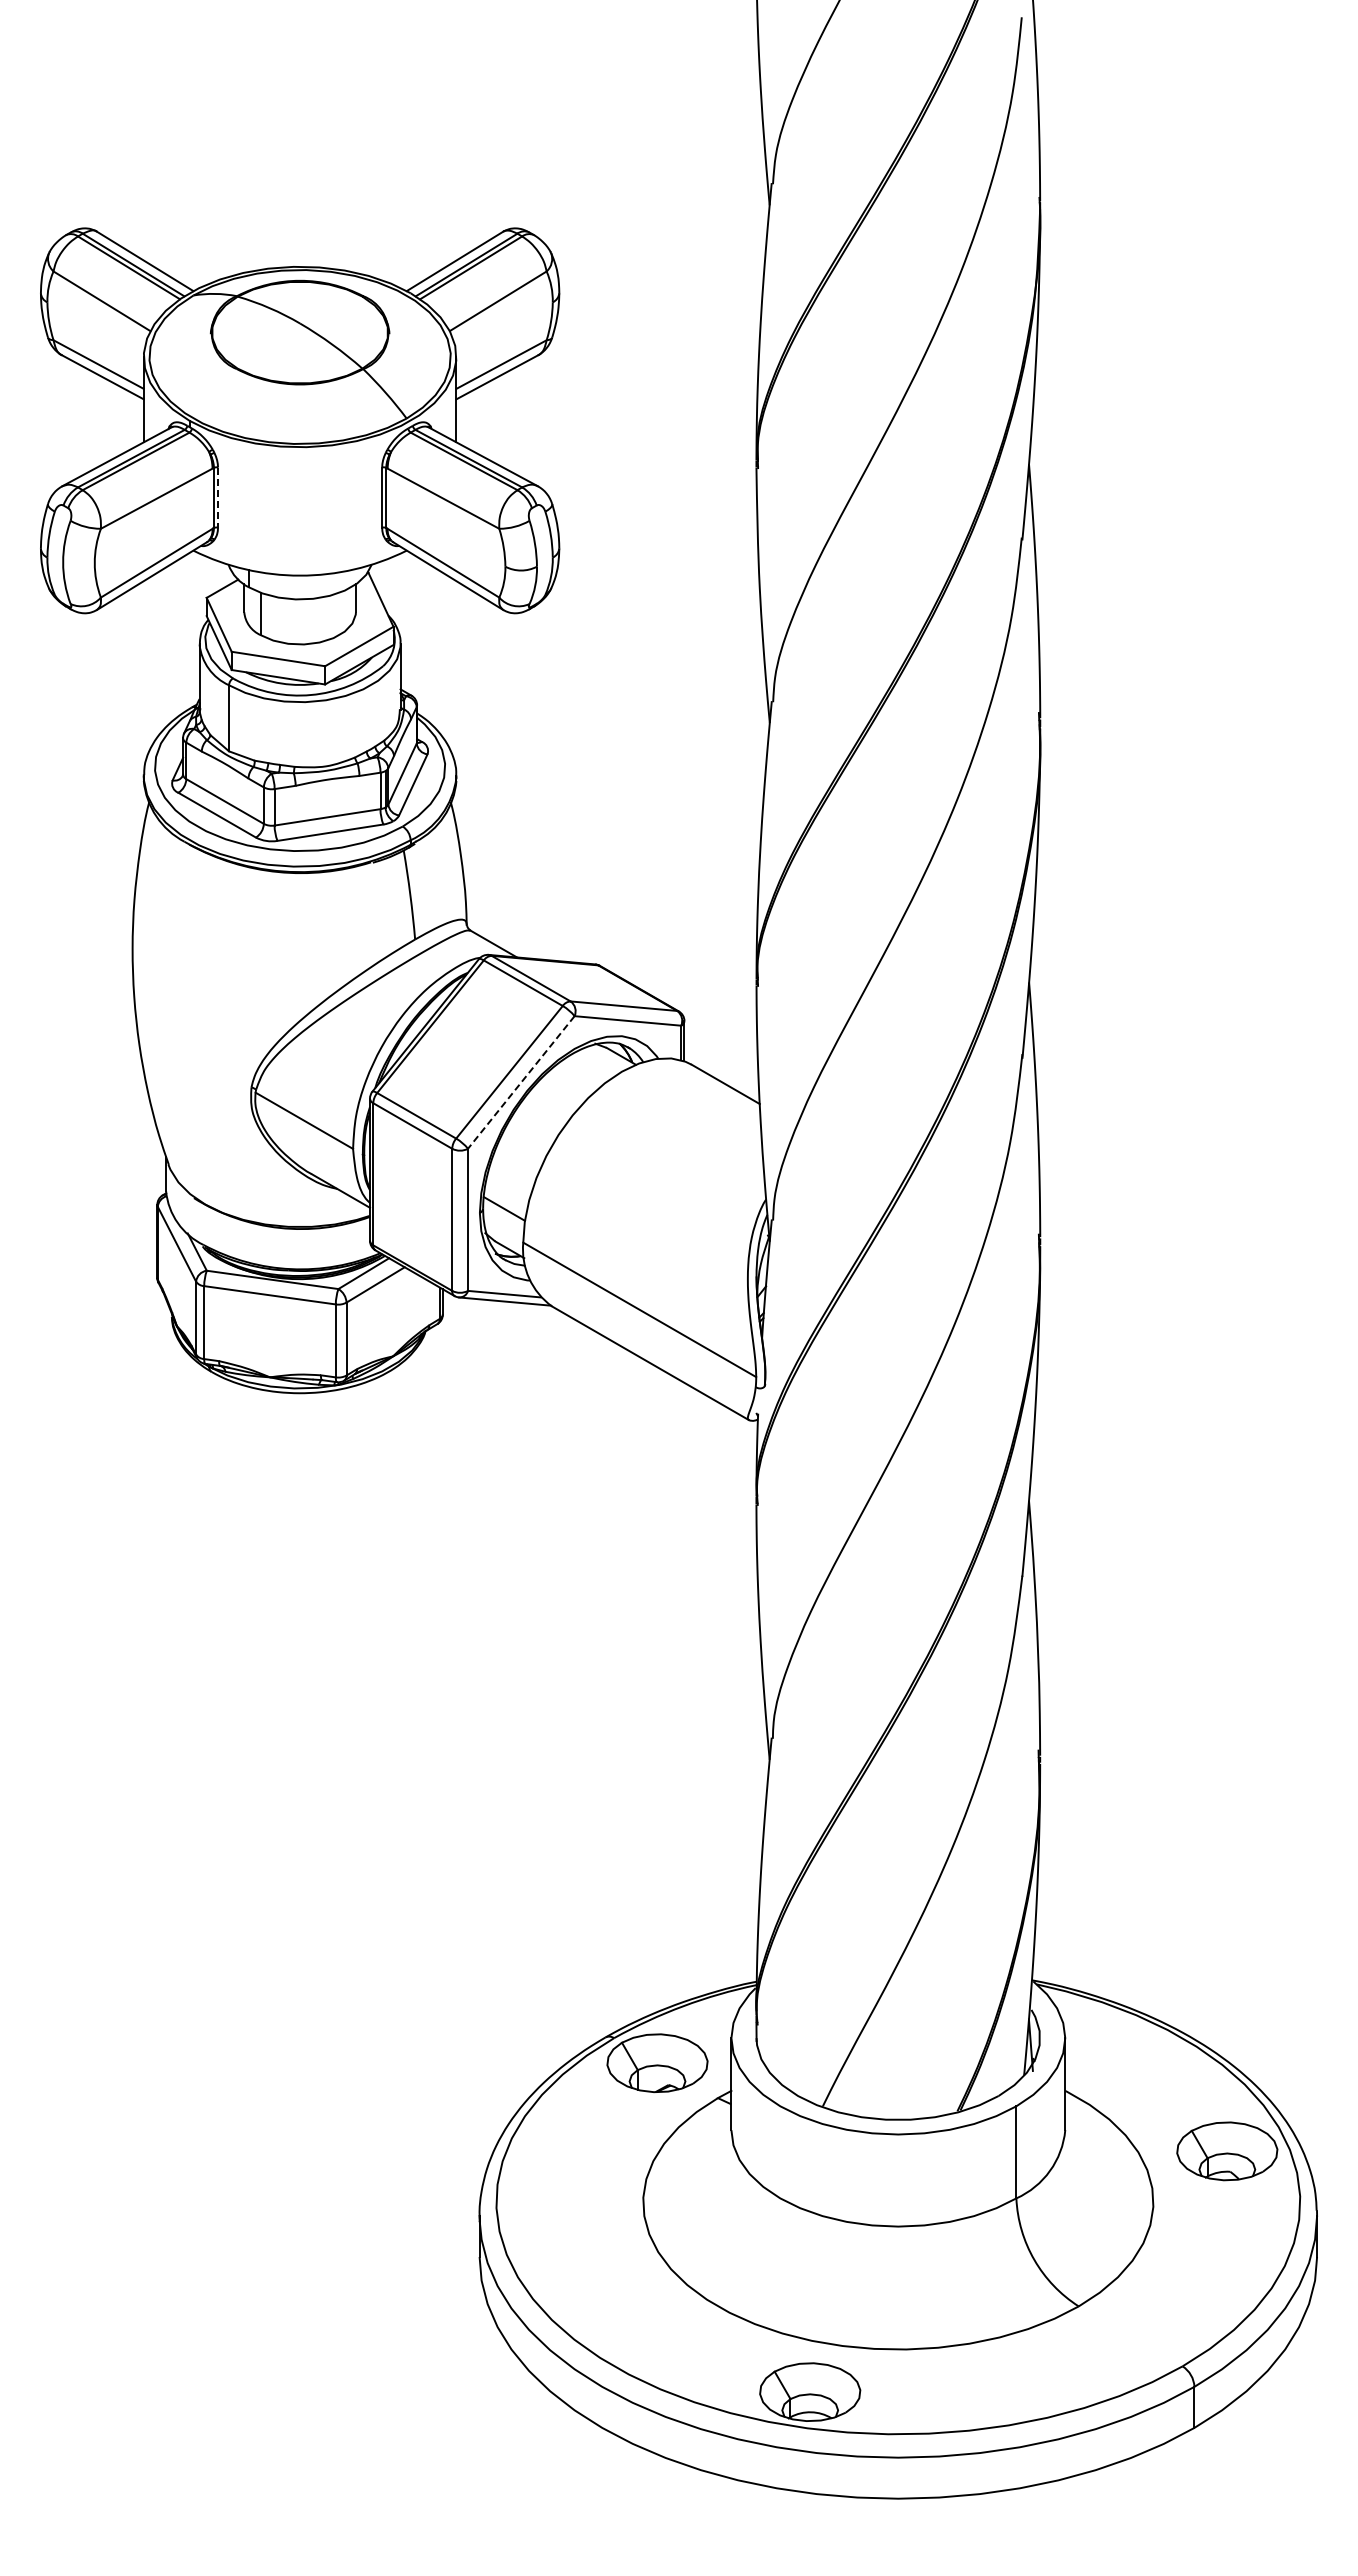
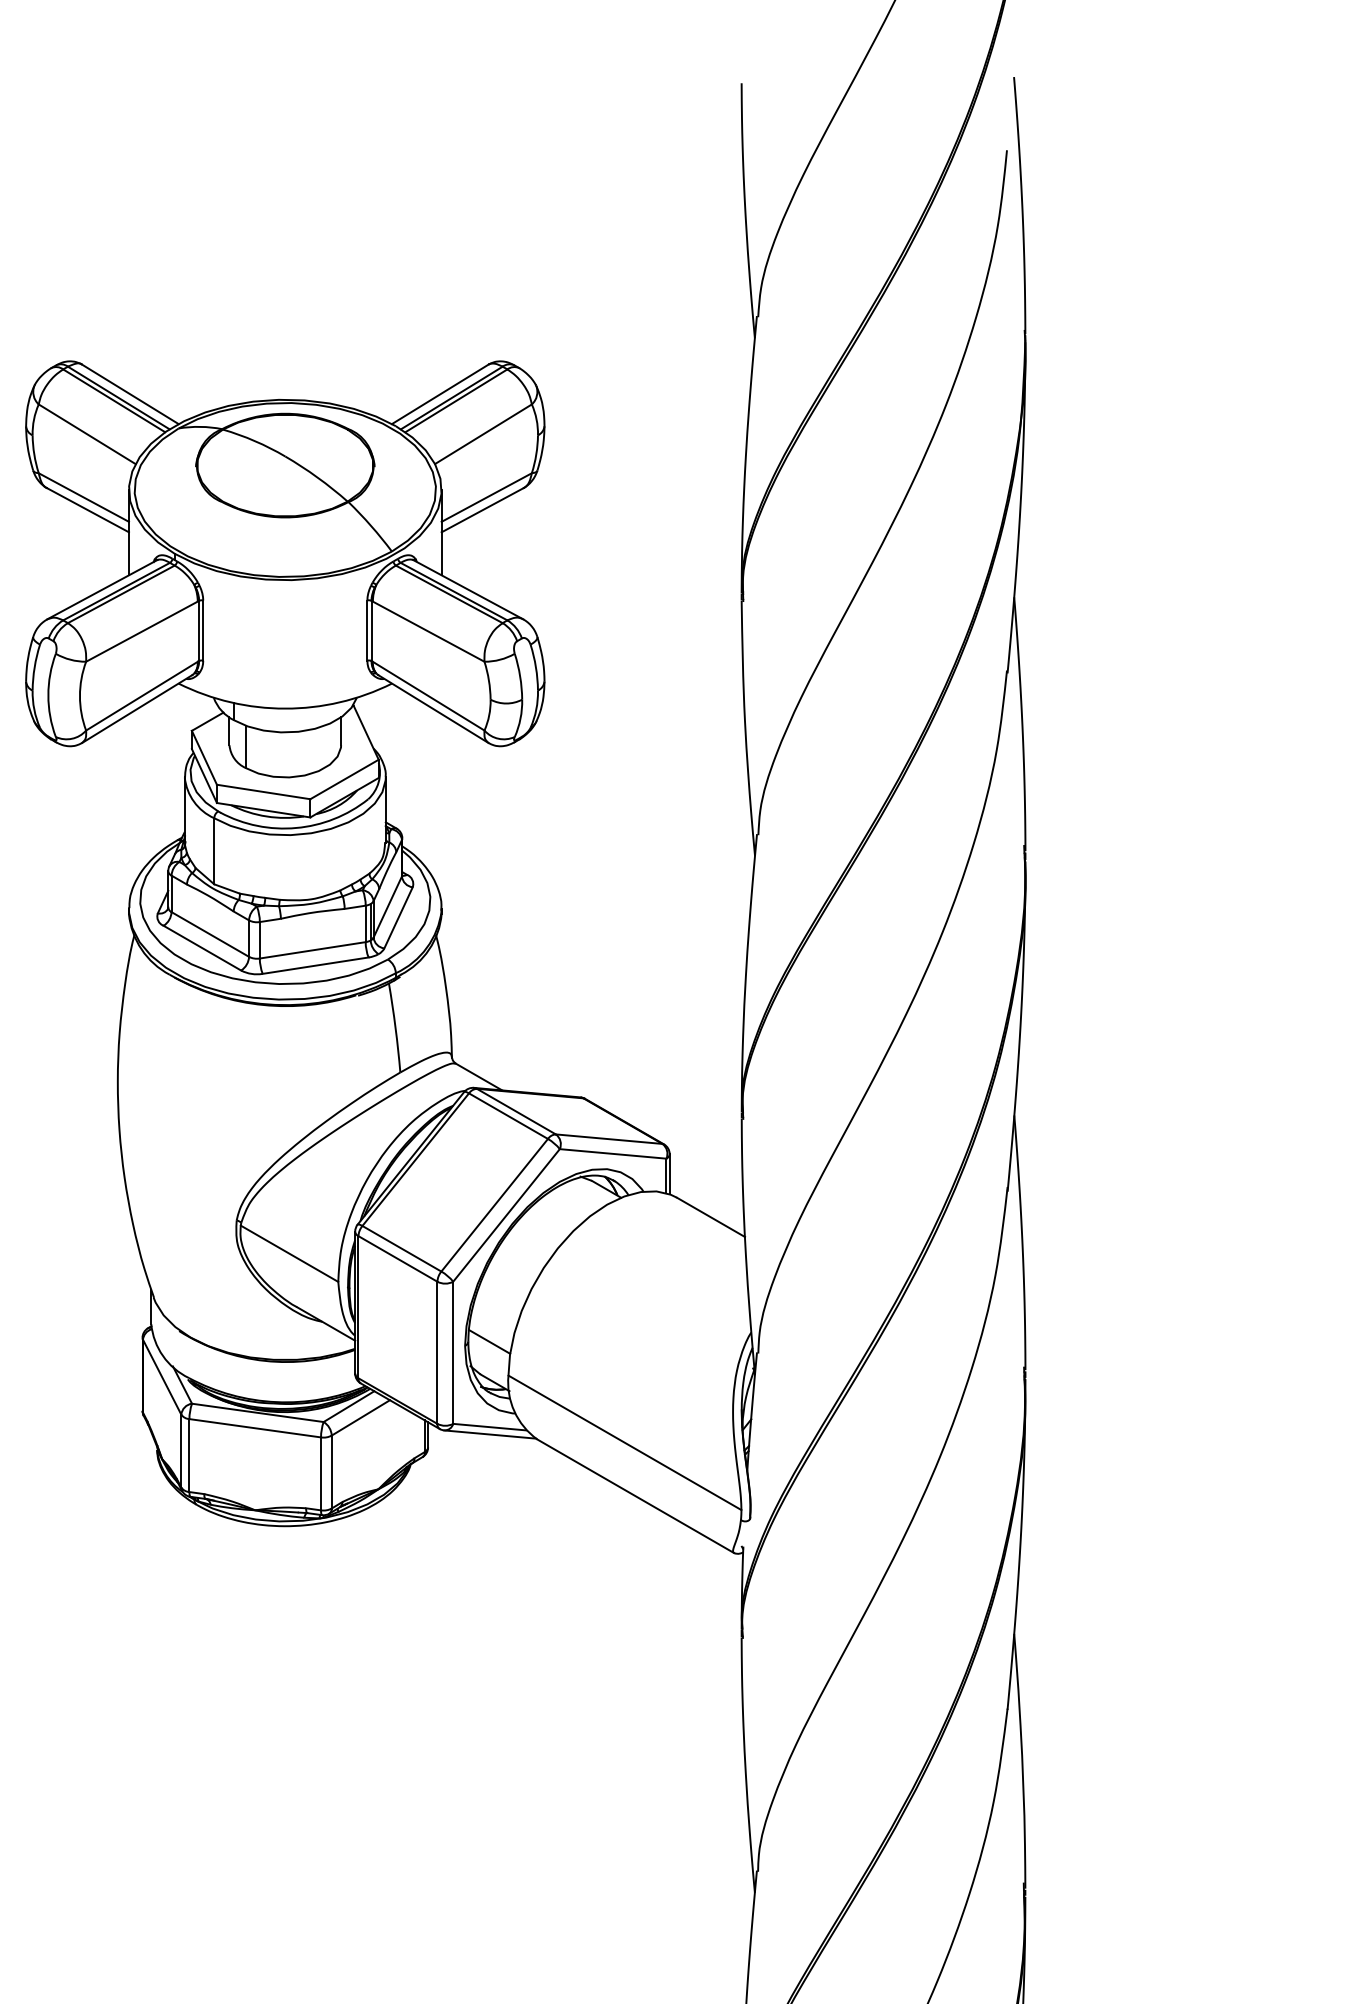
line: (218, 498) -> (203, 631), dashed -> solid
line: (521, 1082) -> (506, 1215), dashed -> solid

